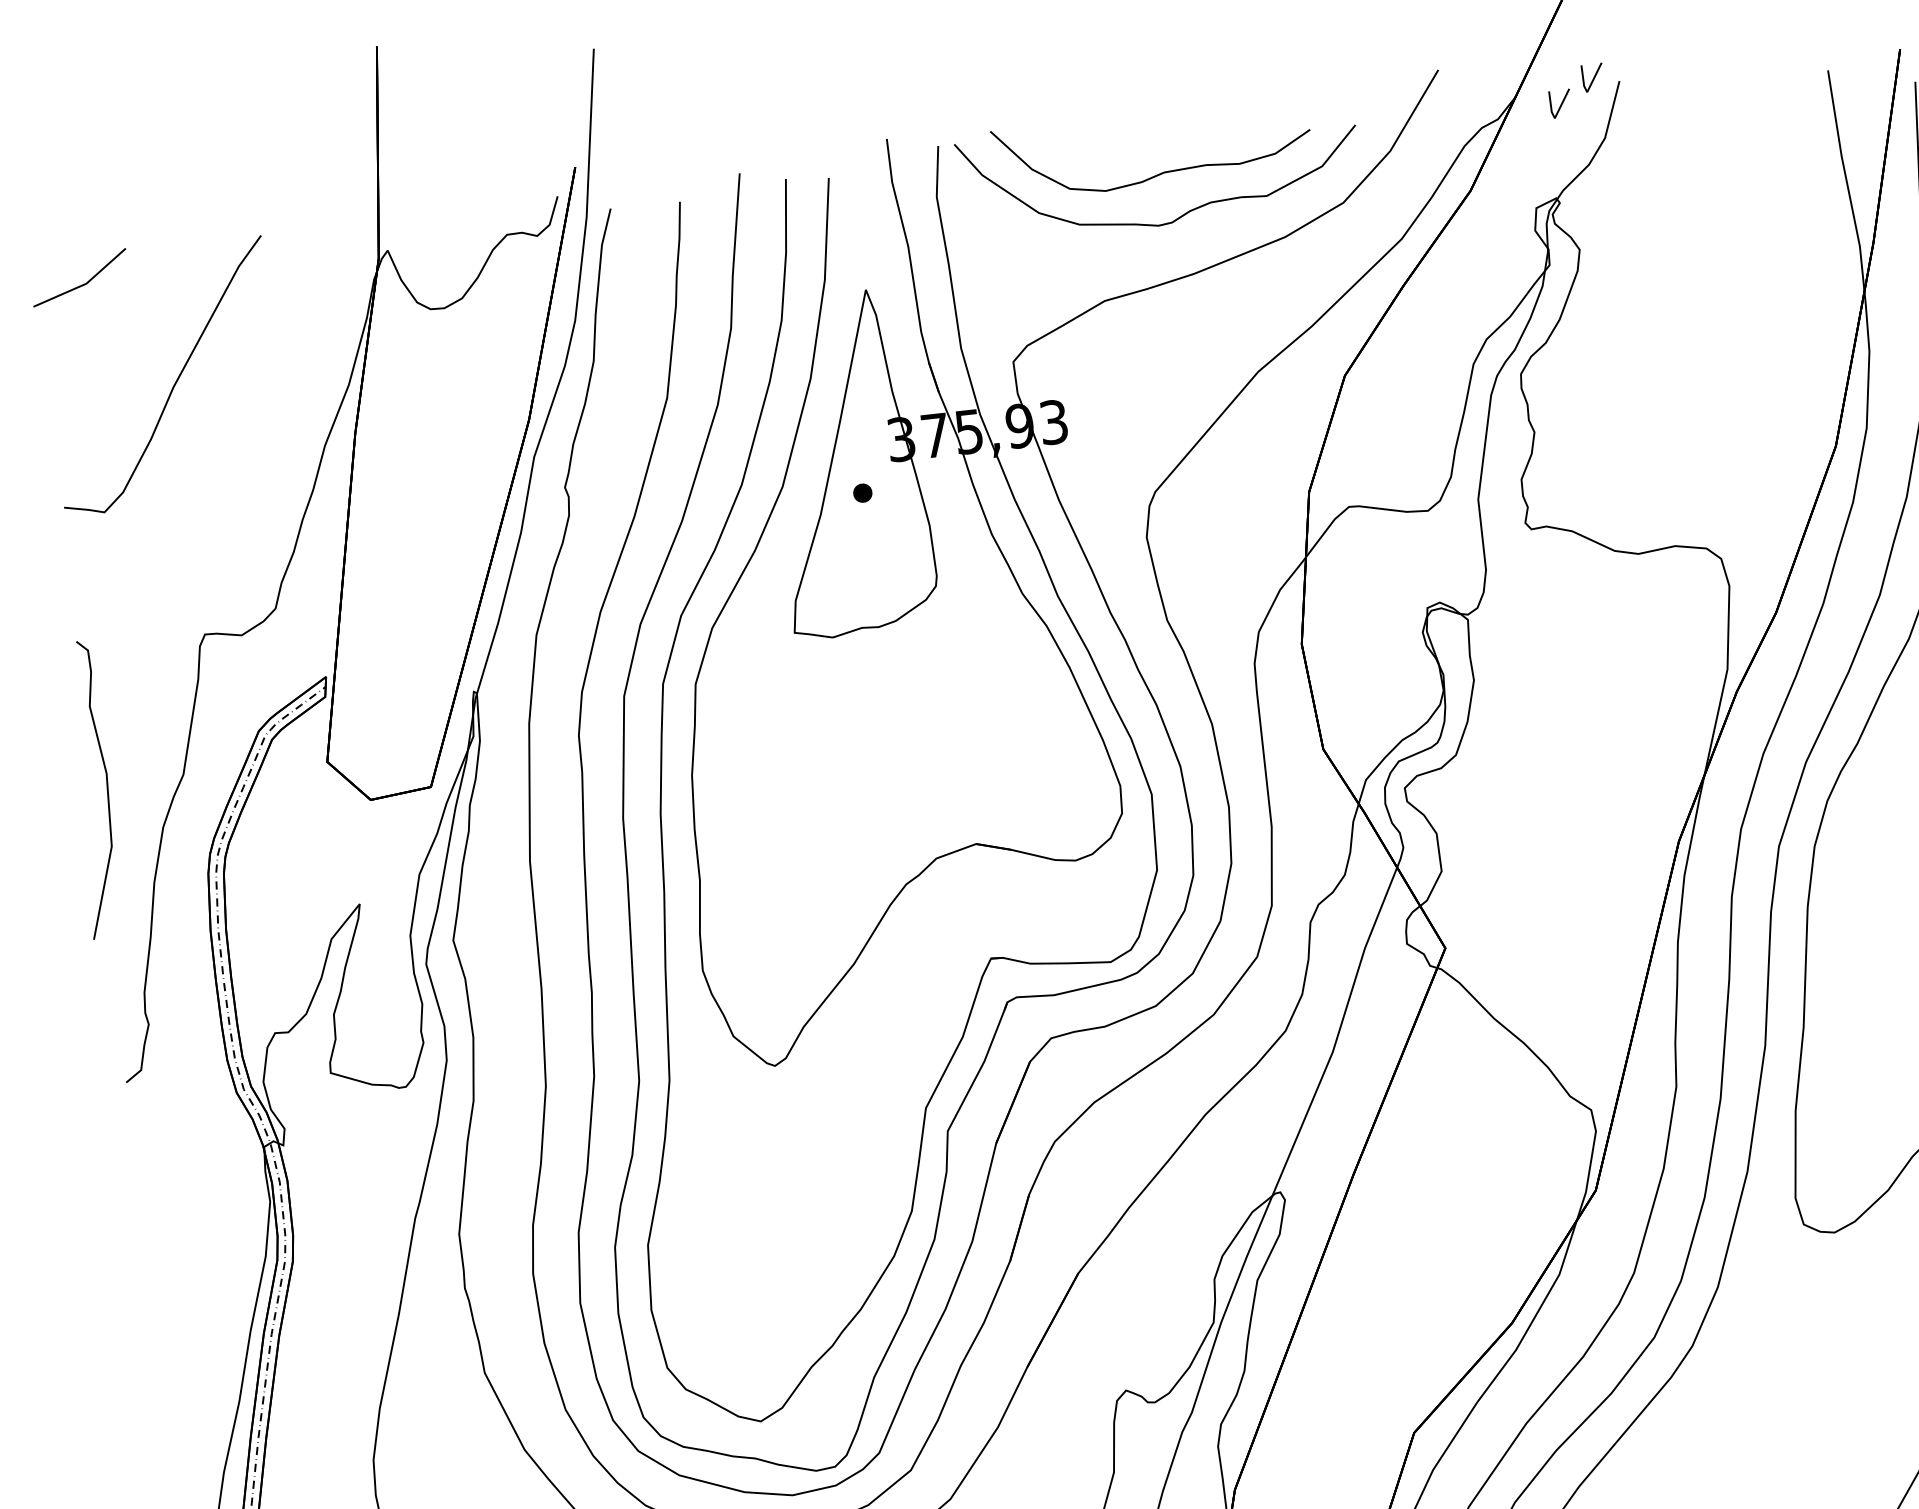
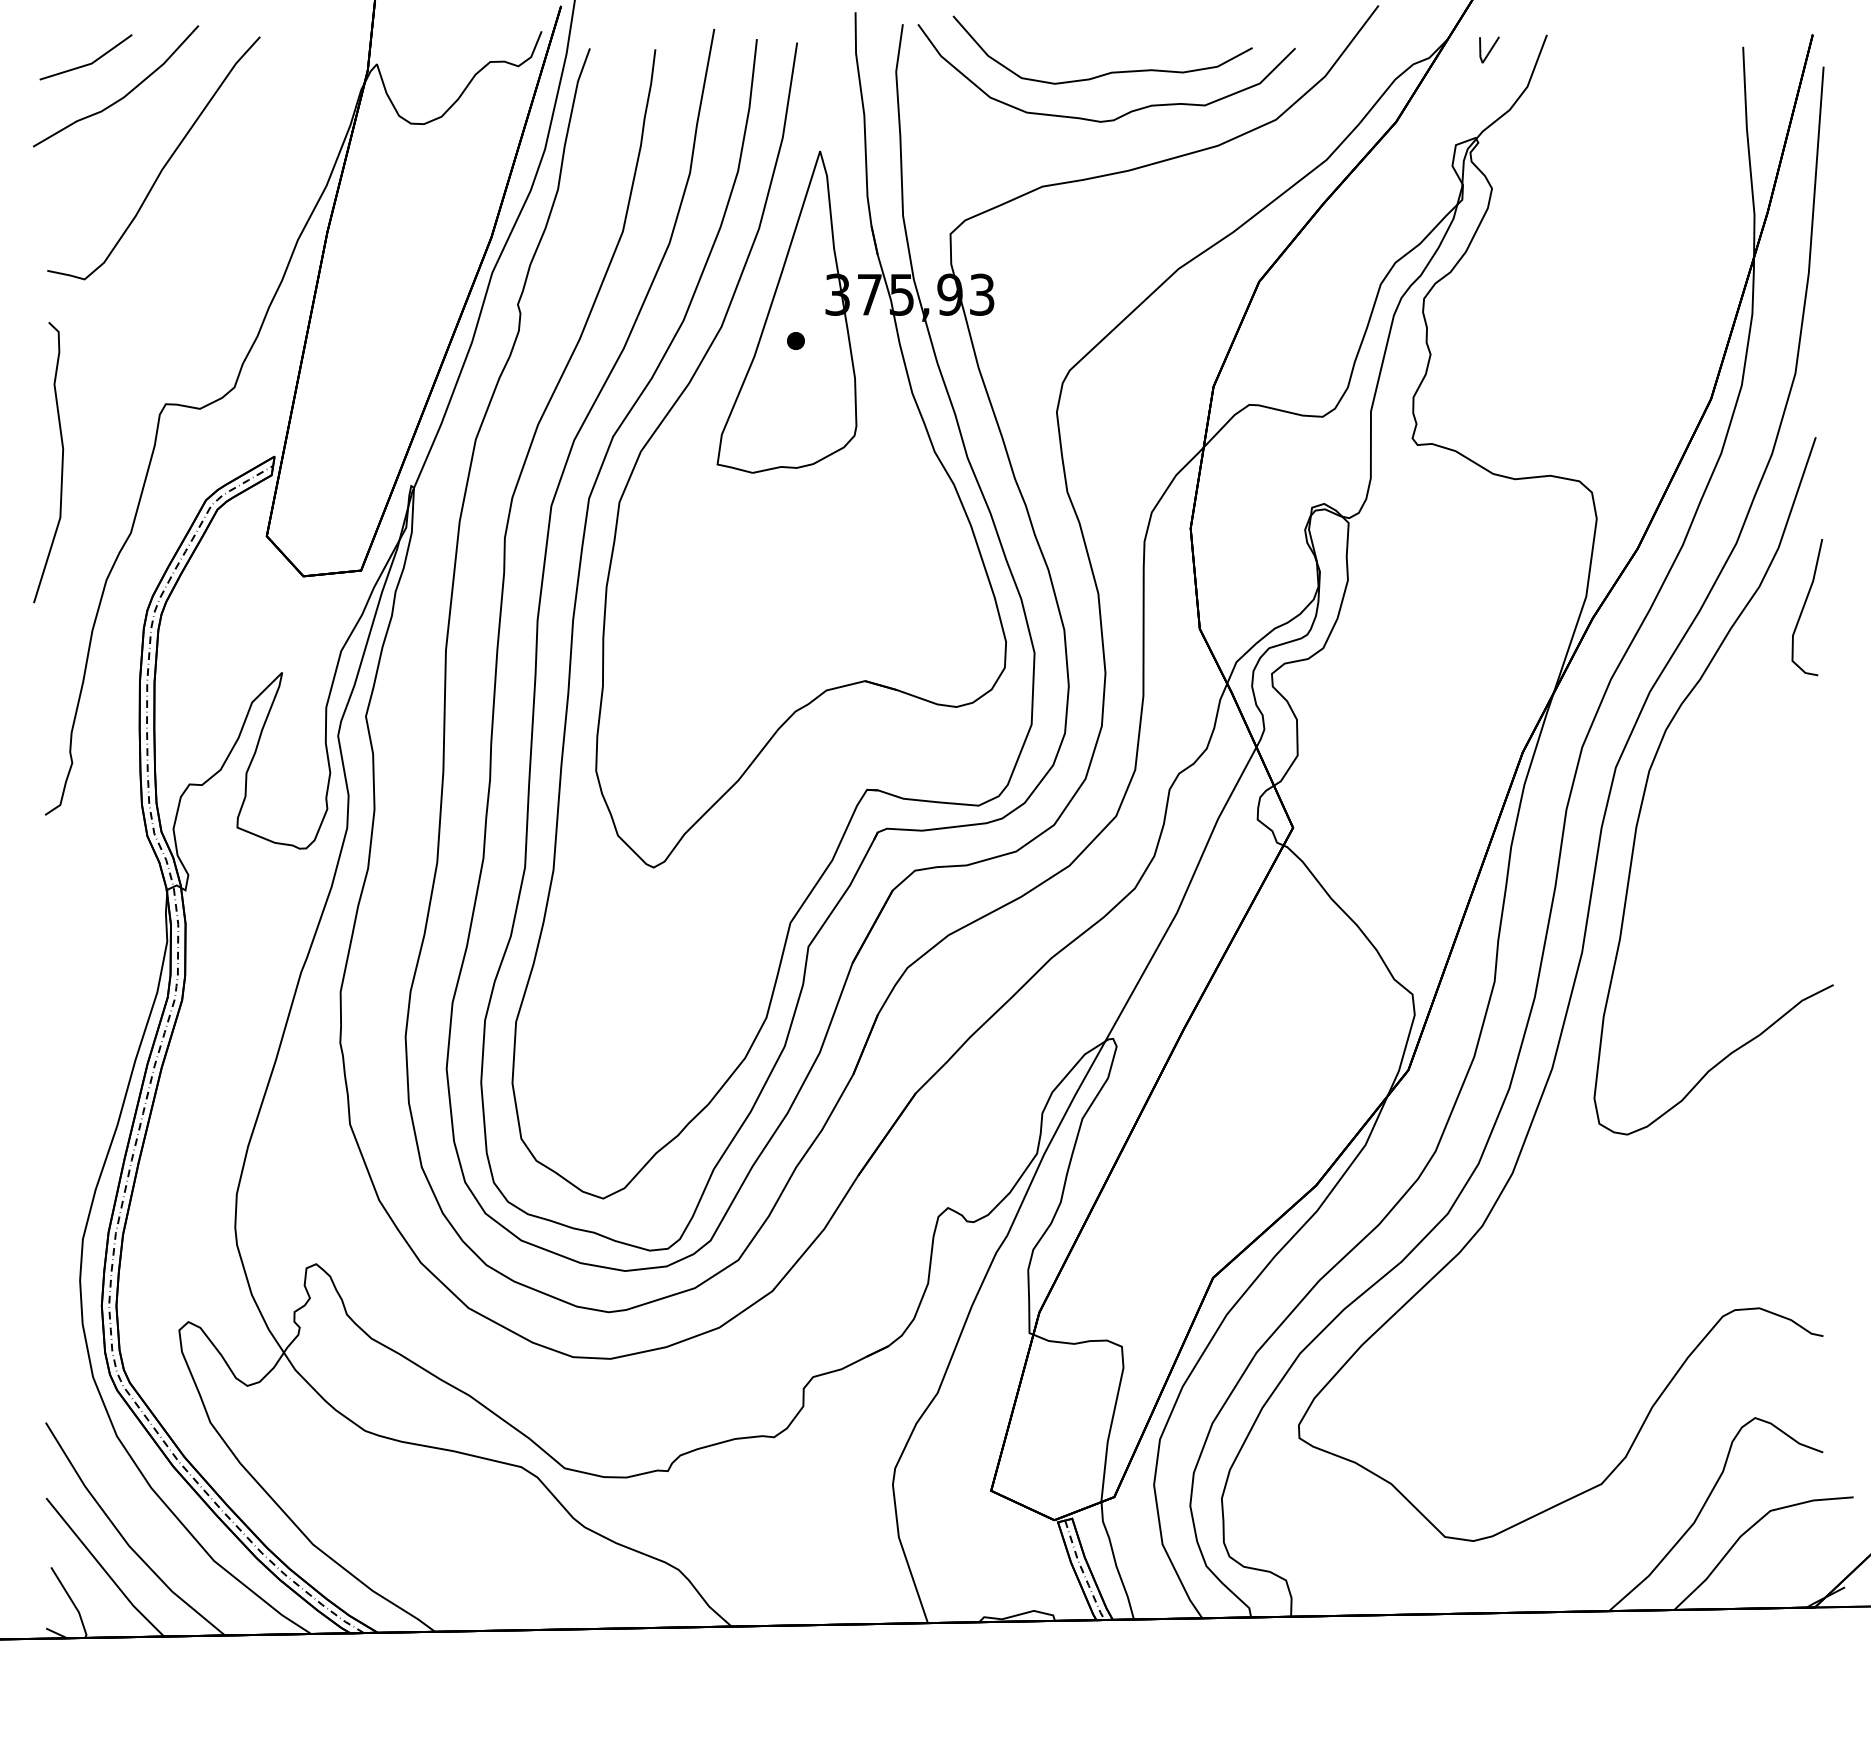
line: (1593, 77) -> (1523, 28), removed
curve: (125, 312) -> (125, 94), added
curve: (106, 788) -> (61, 462), moved

